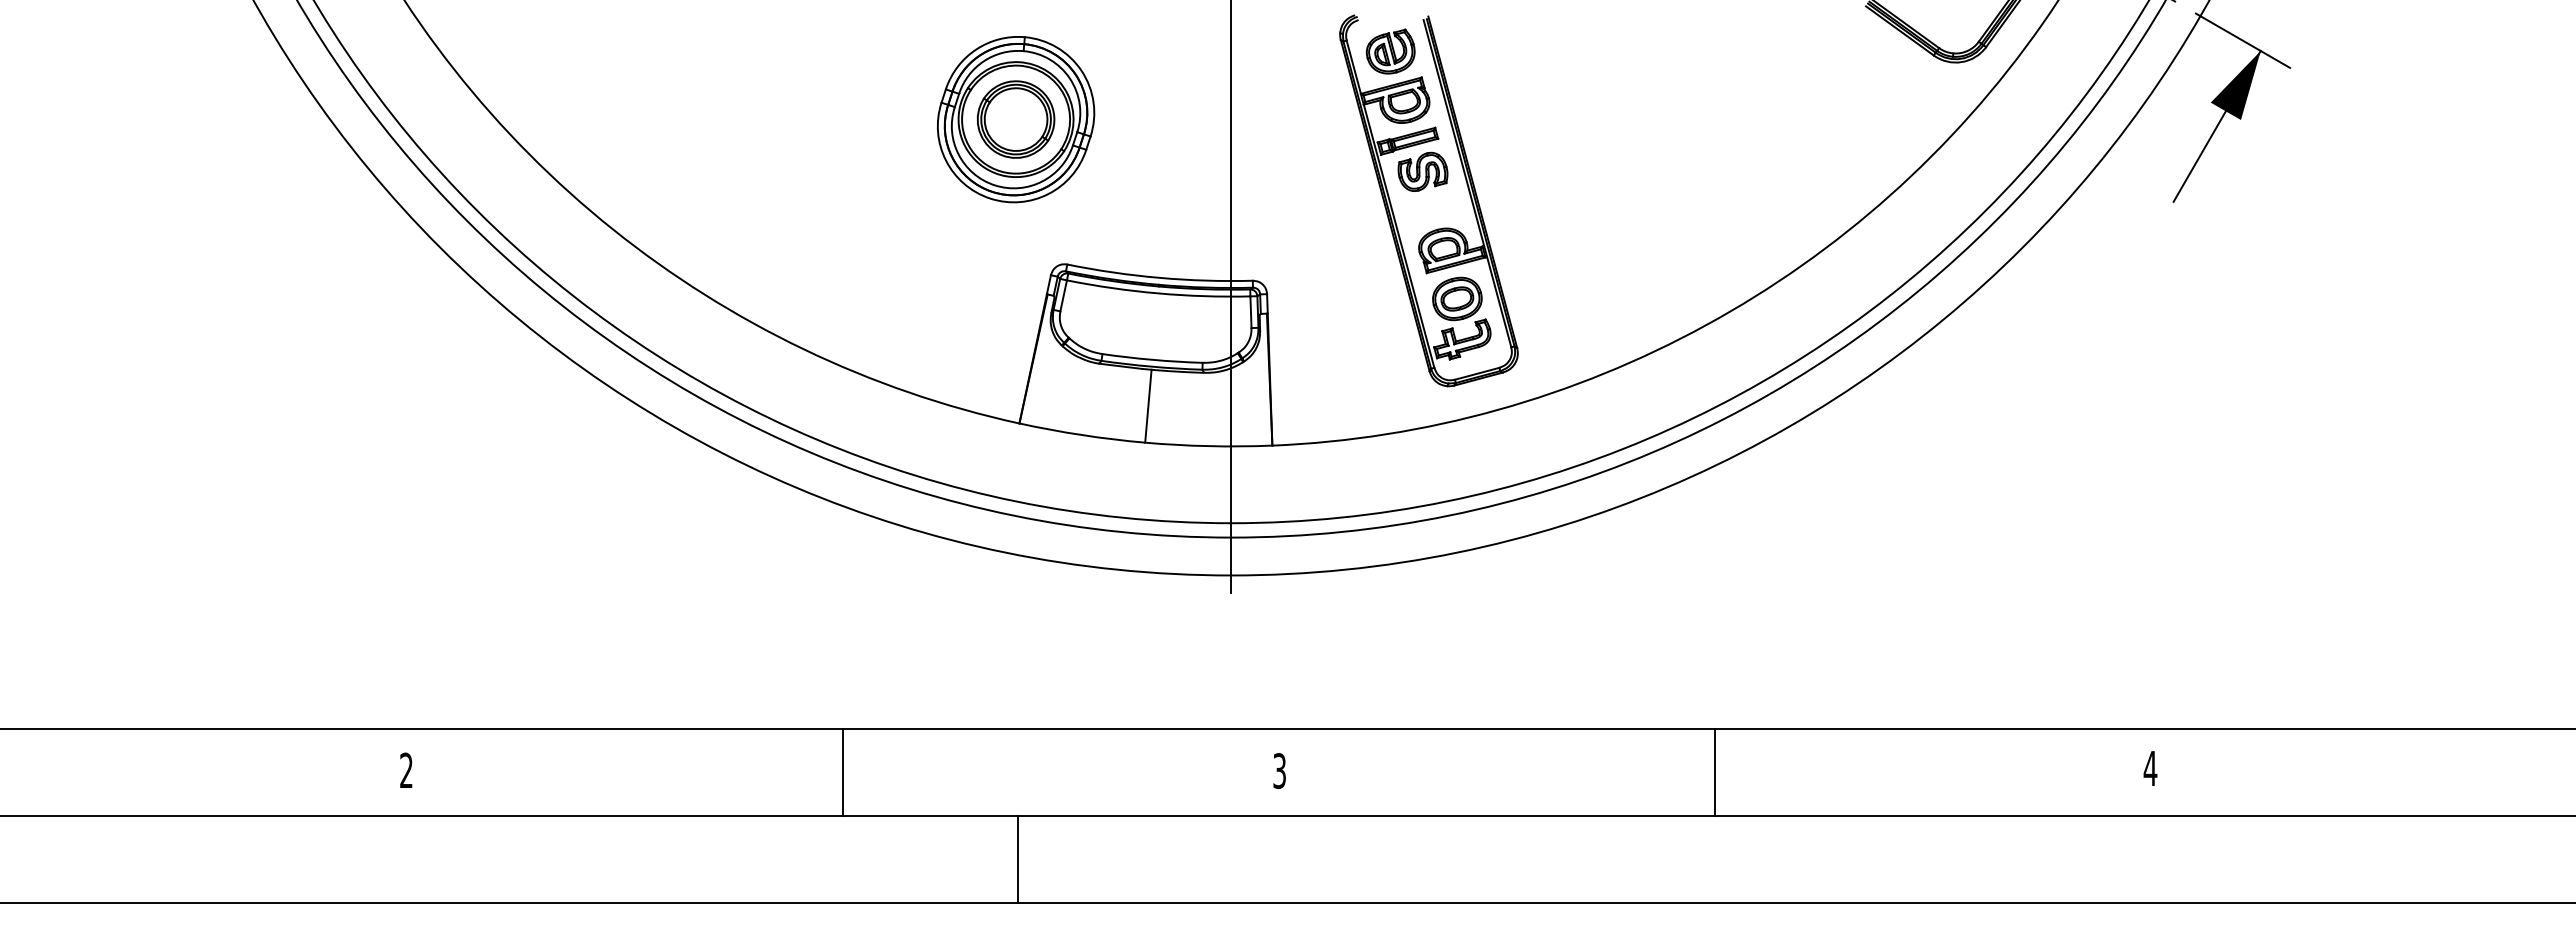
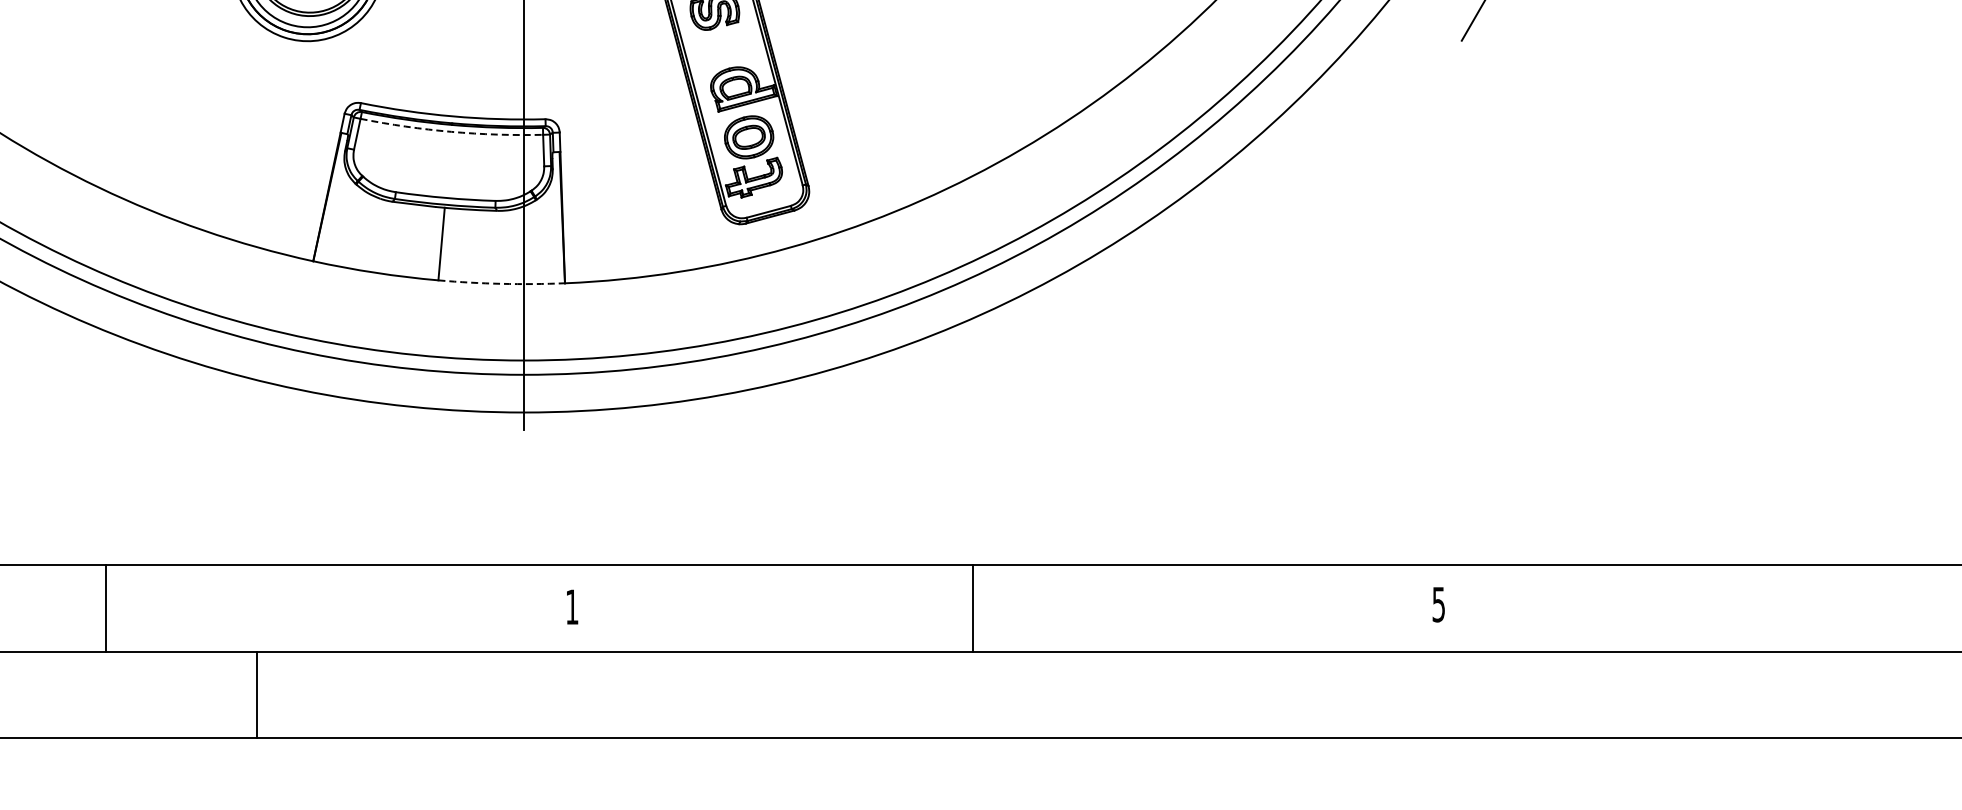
arc: (1158, 293) -> (451, 131), solid -> dashed
arc: (1208, 446) -> (501, 284), solid -> dashed
text: (2150, 768) -> (1438, 604), 4 -> 5
line: (843, 771) -> (106, 607), moved
text: (1279, 771) -> (572, 607), 3 -> 1
line: (1714, 771) -> (973, 607), moved
line: (1017, 858) -> (256, 694), moved

